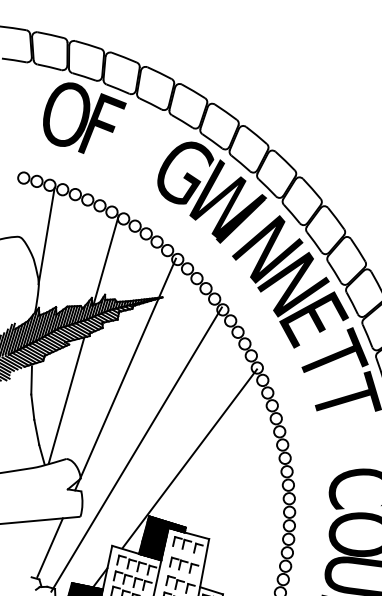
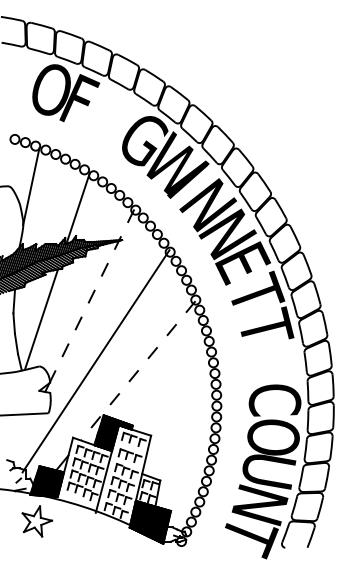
line: (127, 369) -> (91, 296), solid -> dashed
line: (189, 458) -> (138, 370), solid -> dashed
line: (49, 547) -> (22, 436), removed

